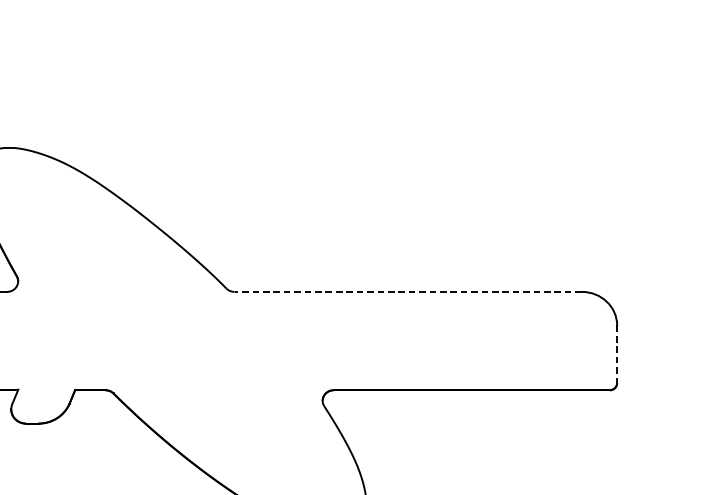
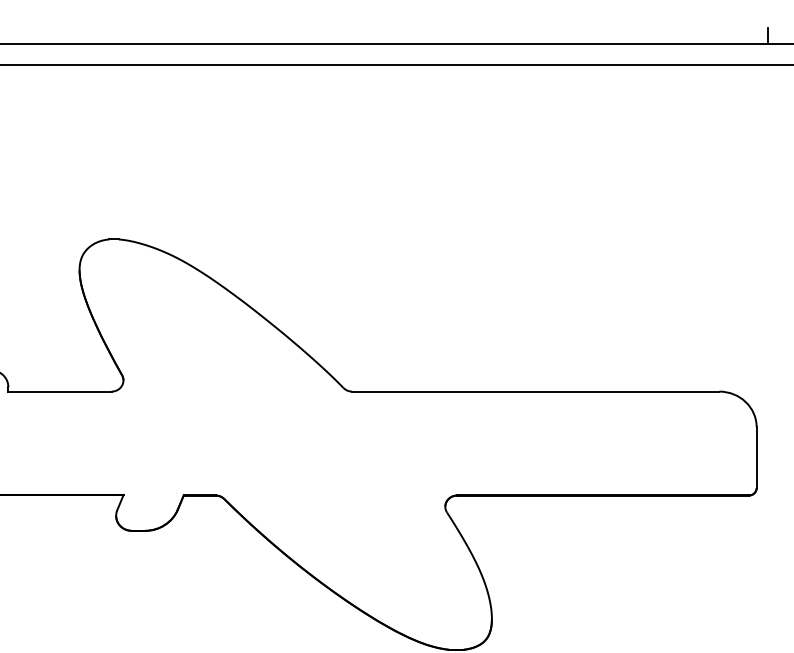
line: (407, 291) -> (535, 391), dashed -> solid
line: (617, 355) -> (756, 458), dashed -> solid

